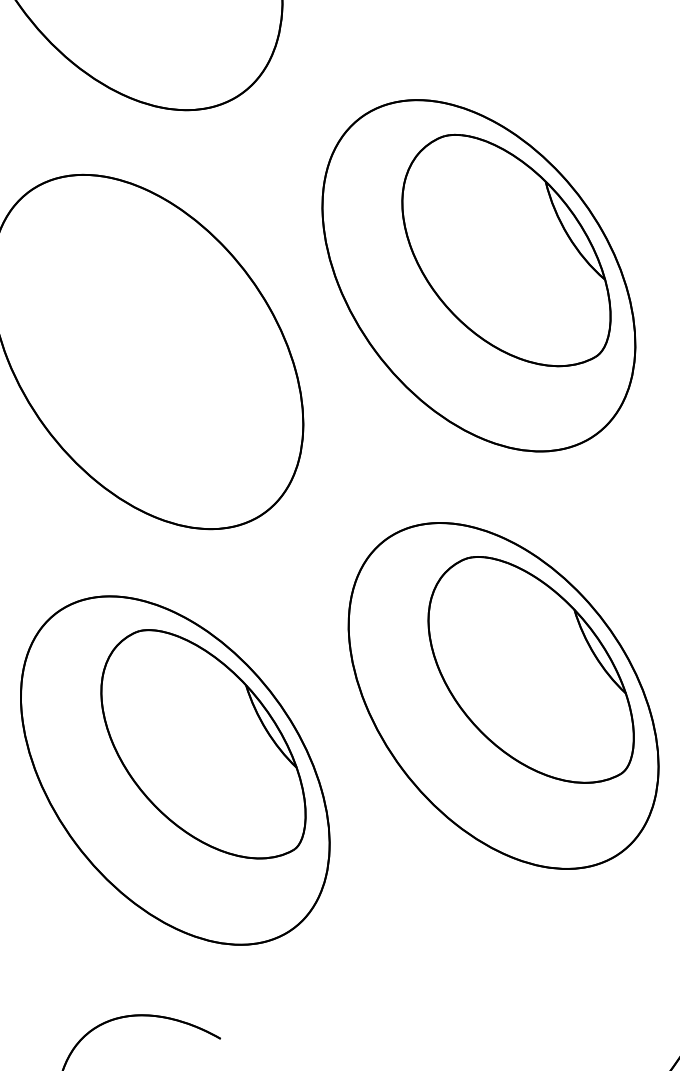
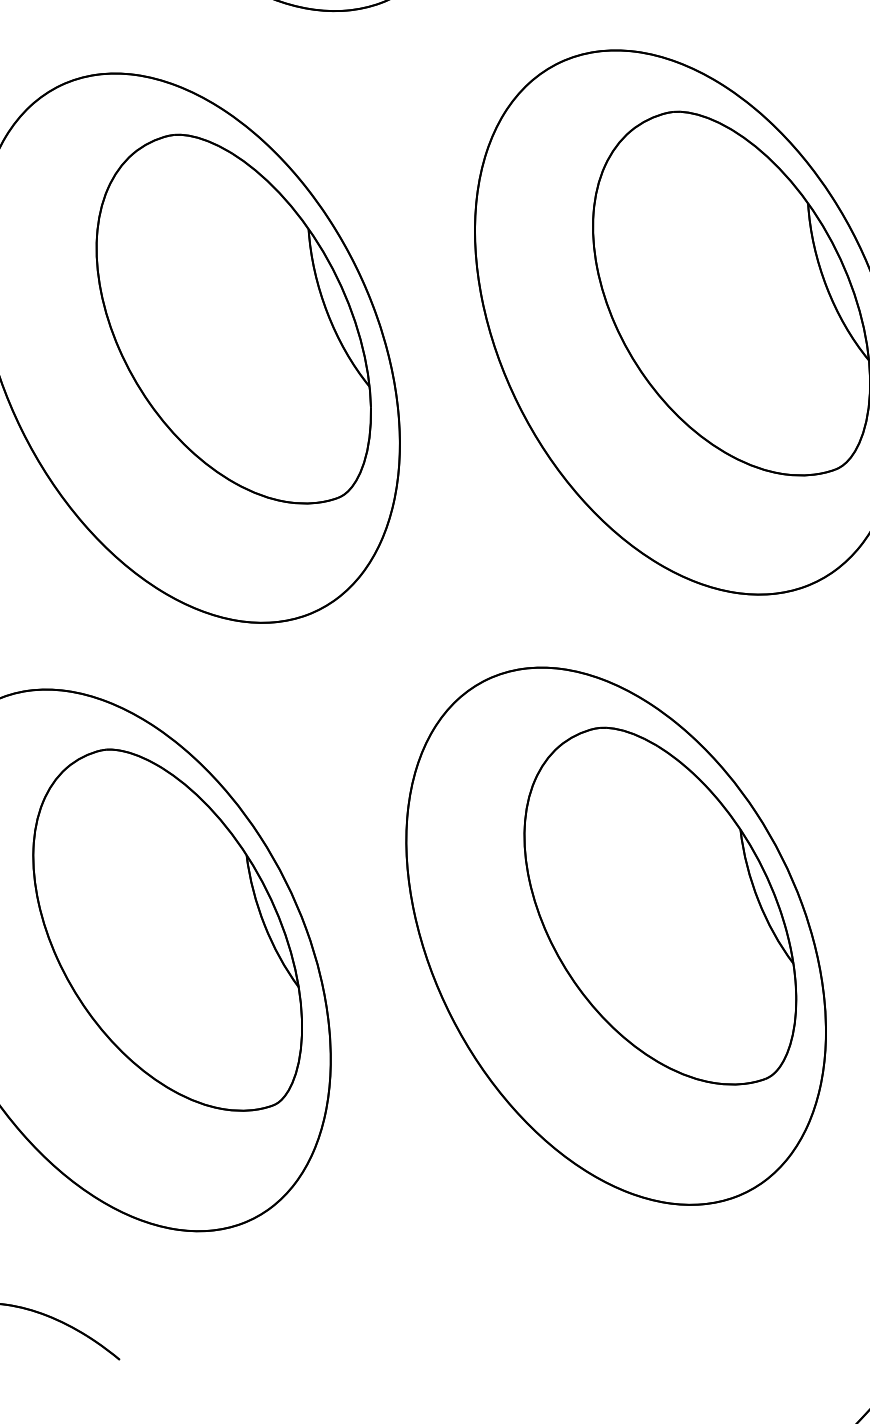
part: (175, 326) -> (235, 318), added

